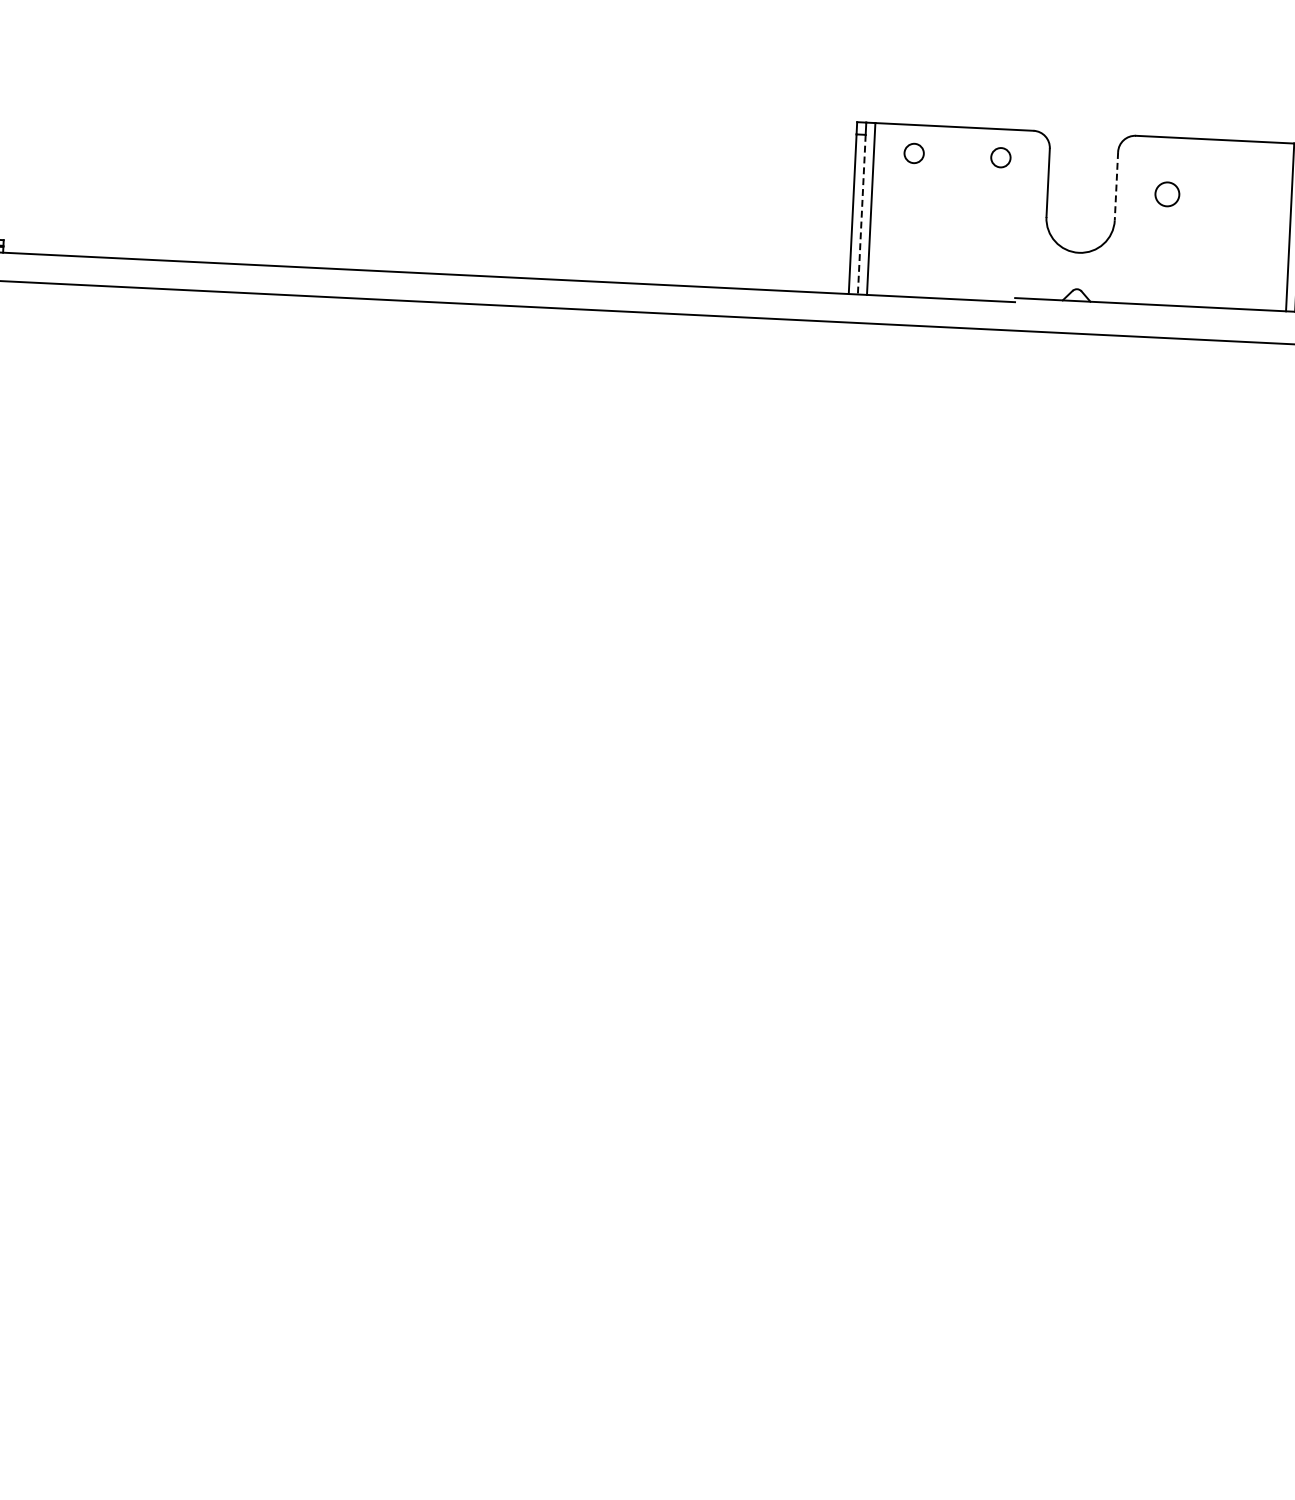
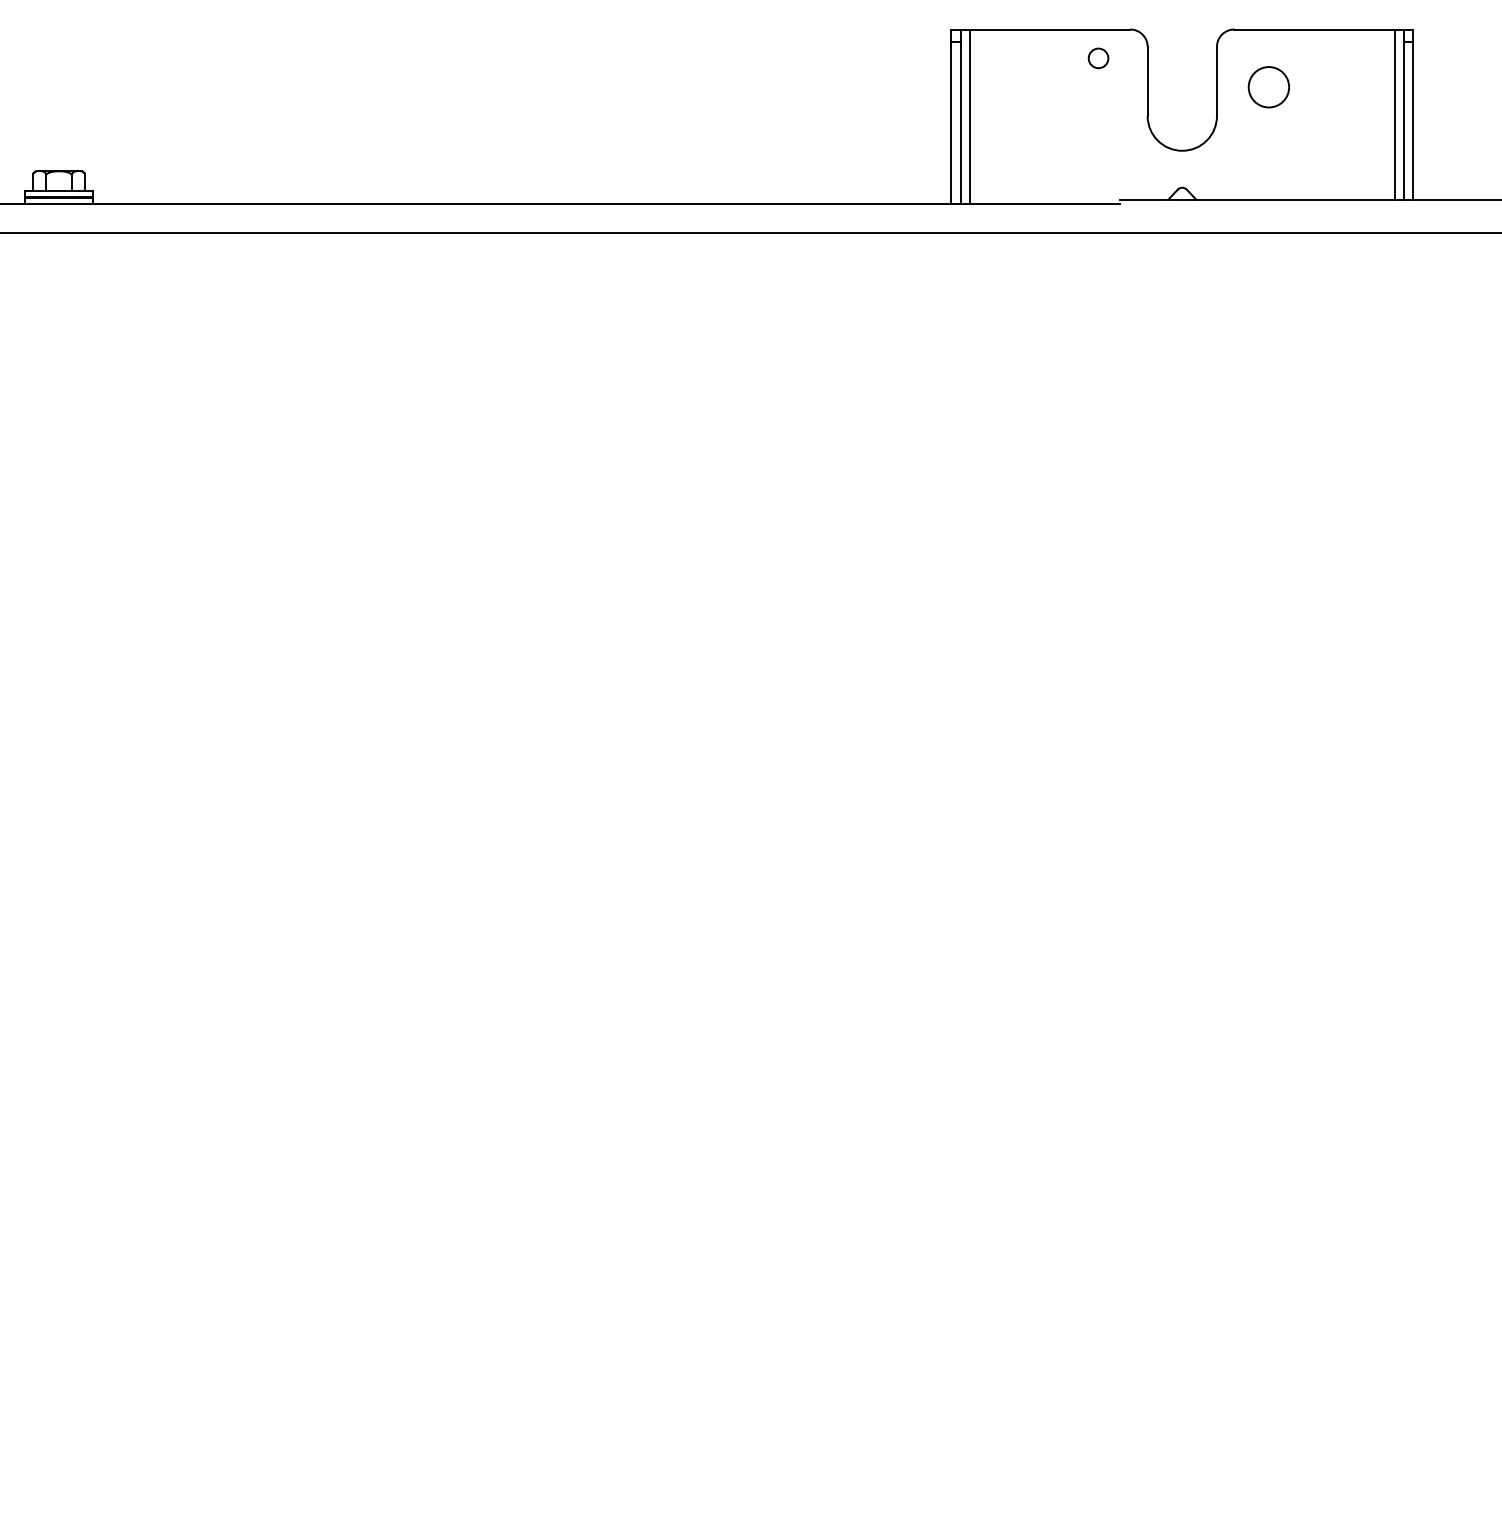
circle: (914, 153) -> (1010, 58), removed
line: (1116, 186) -> (1216, 81), dashed -> solid
circle: (1166, 194) -> (1268, 87), size x1.67
line: (861, 214) -> (960, 122), dashed -> solid

